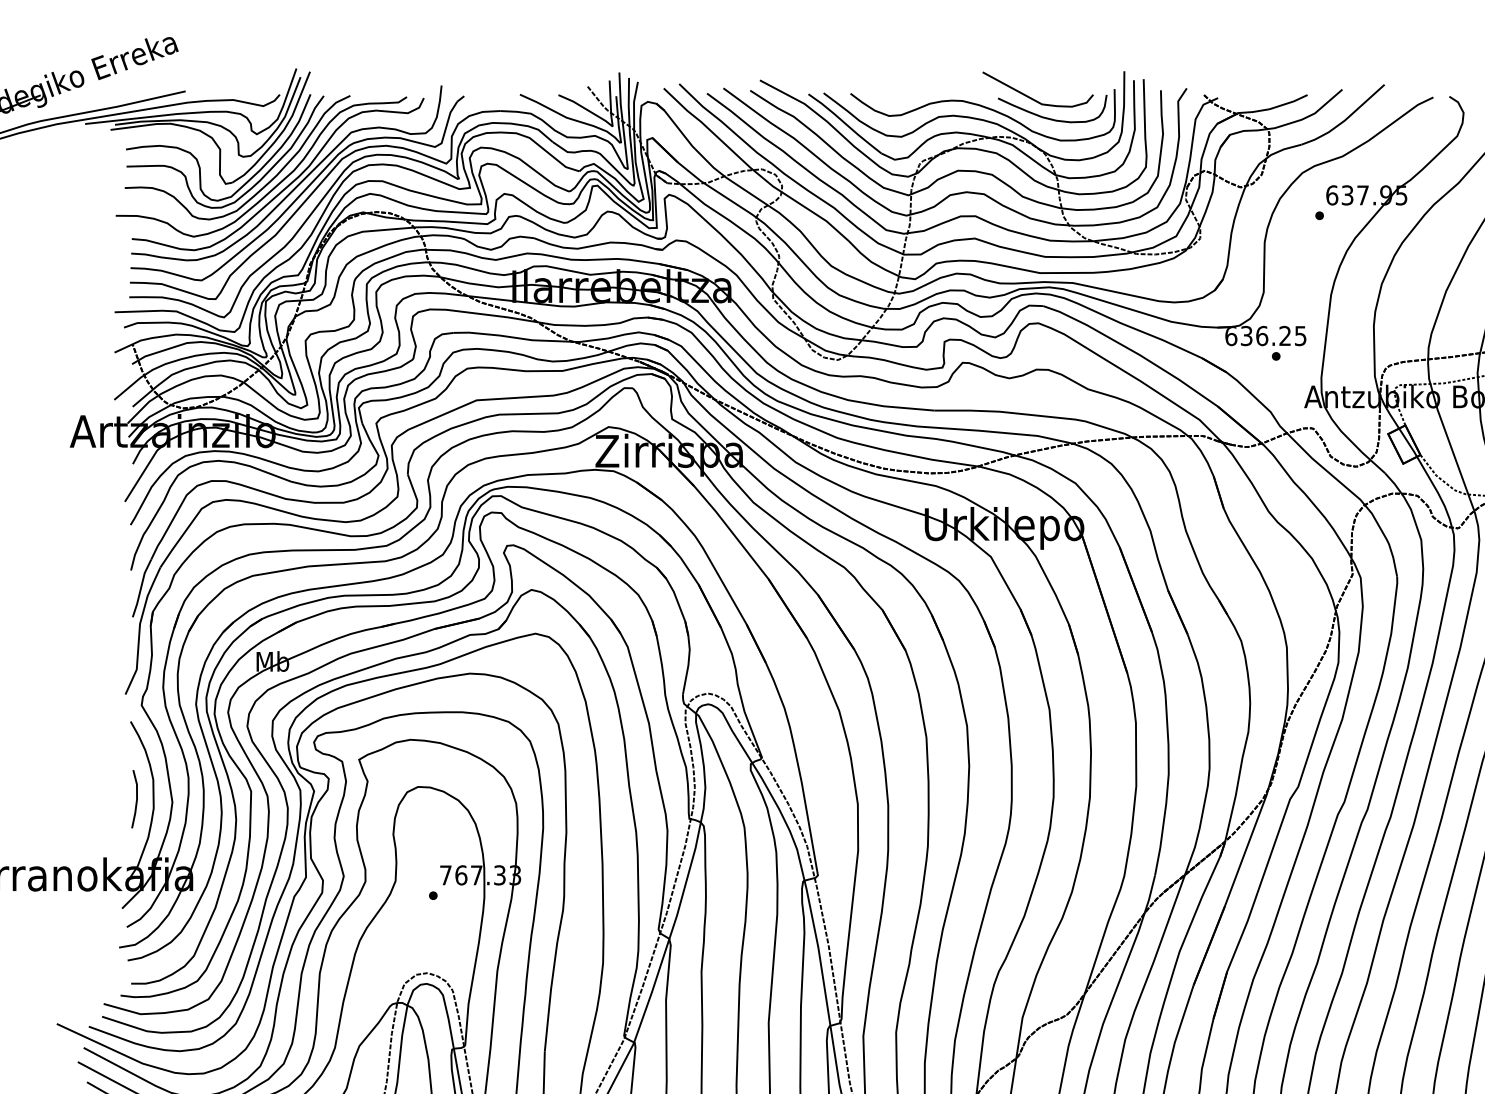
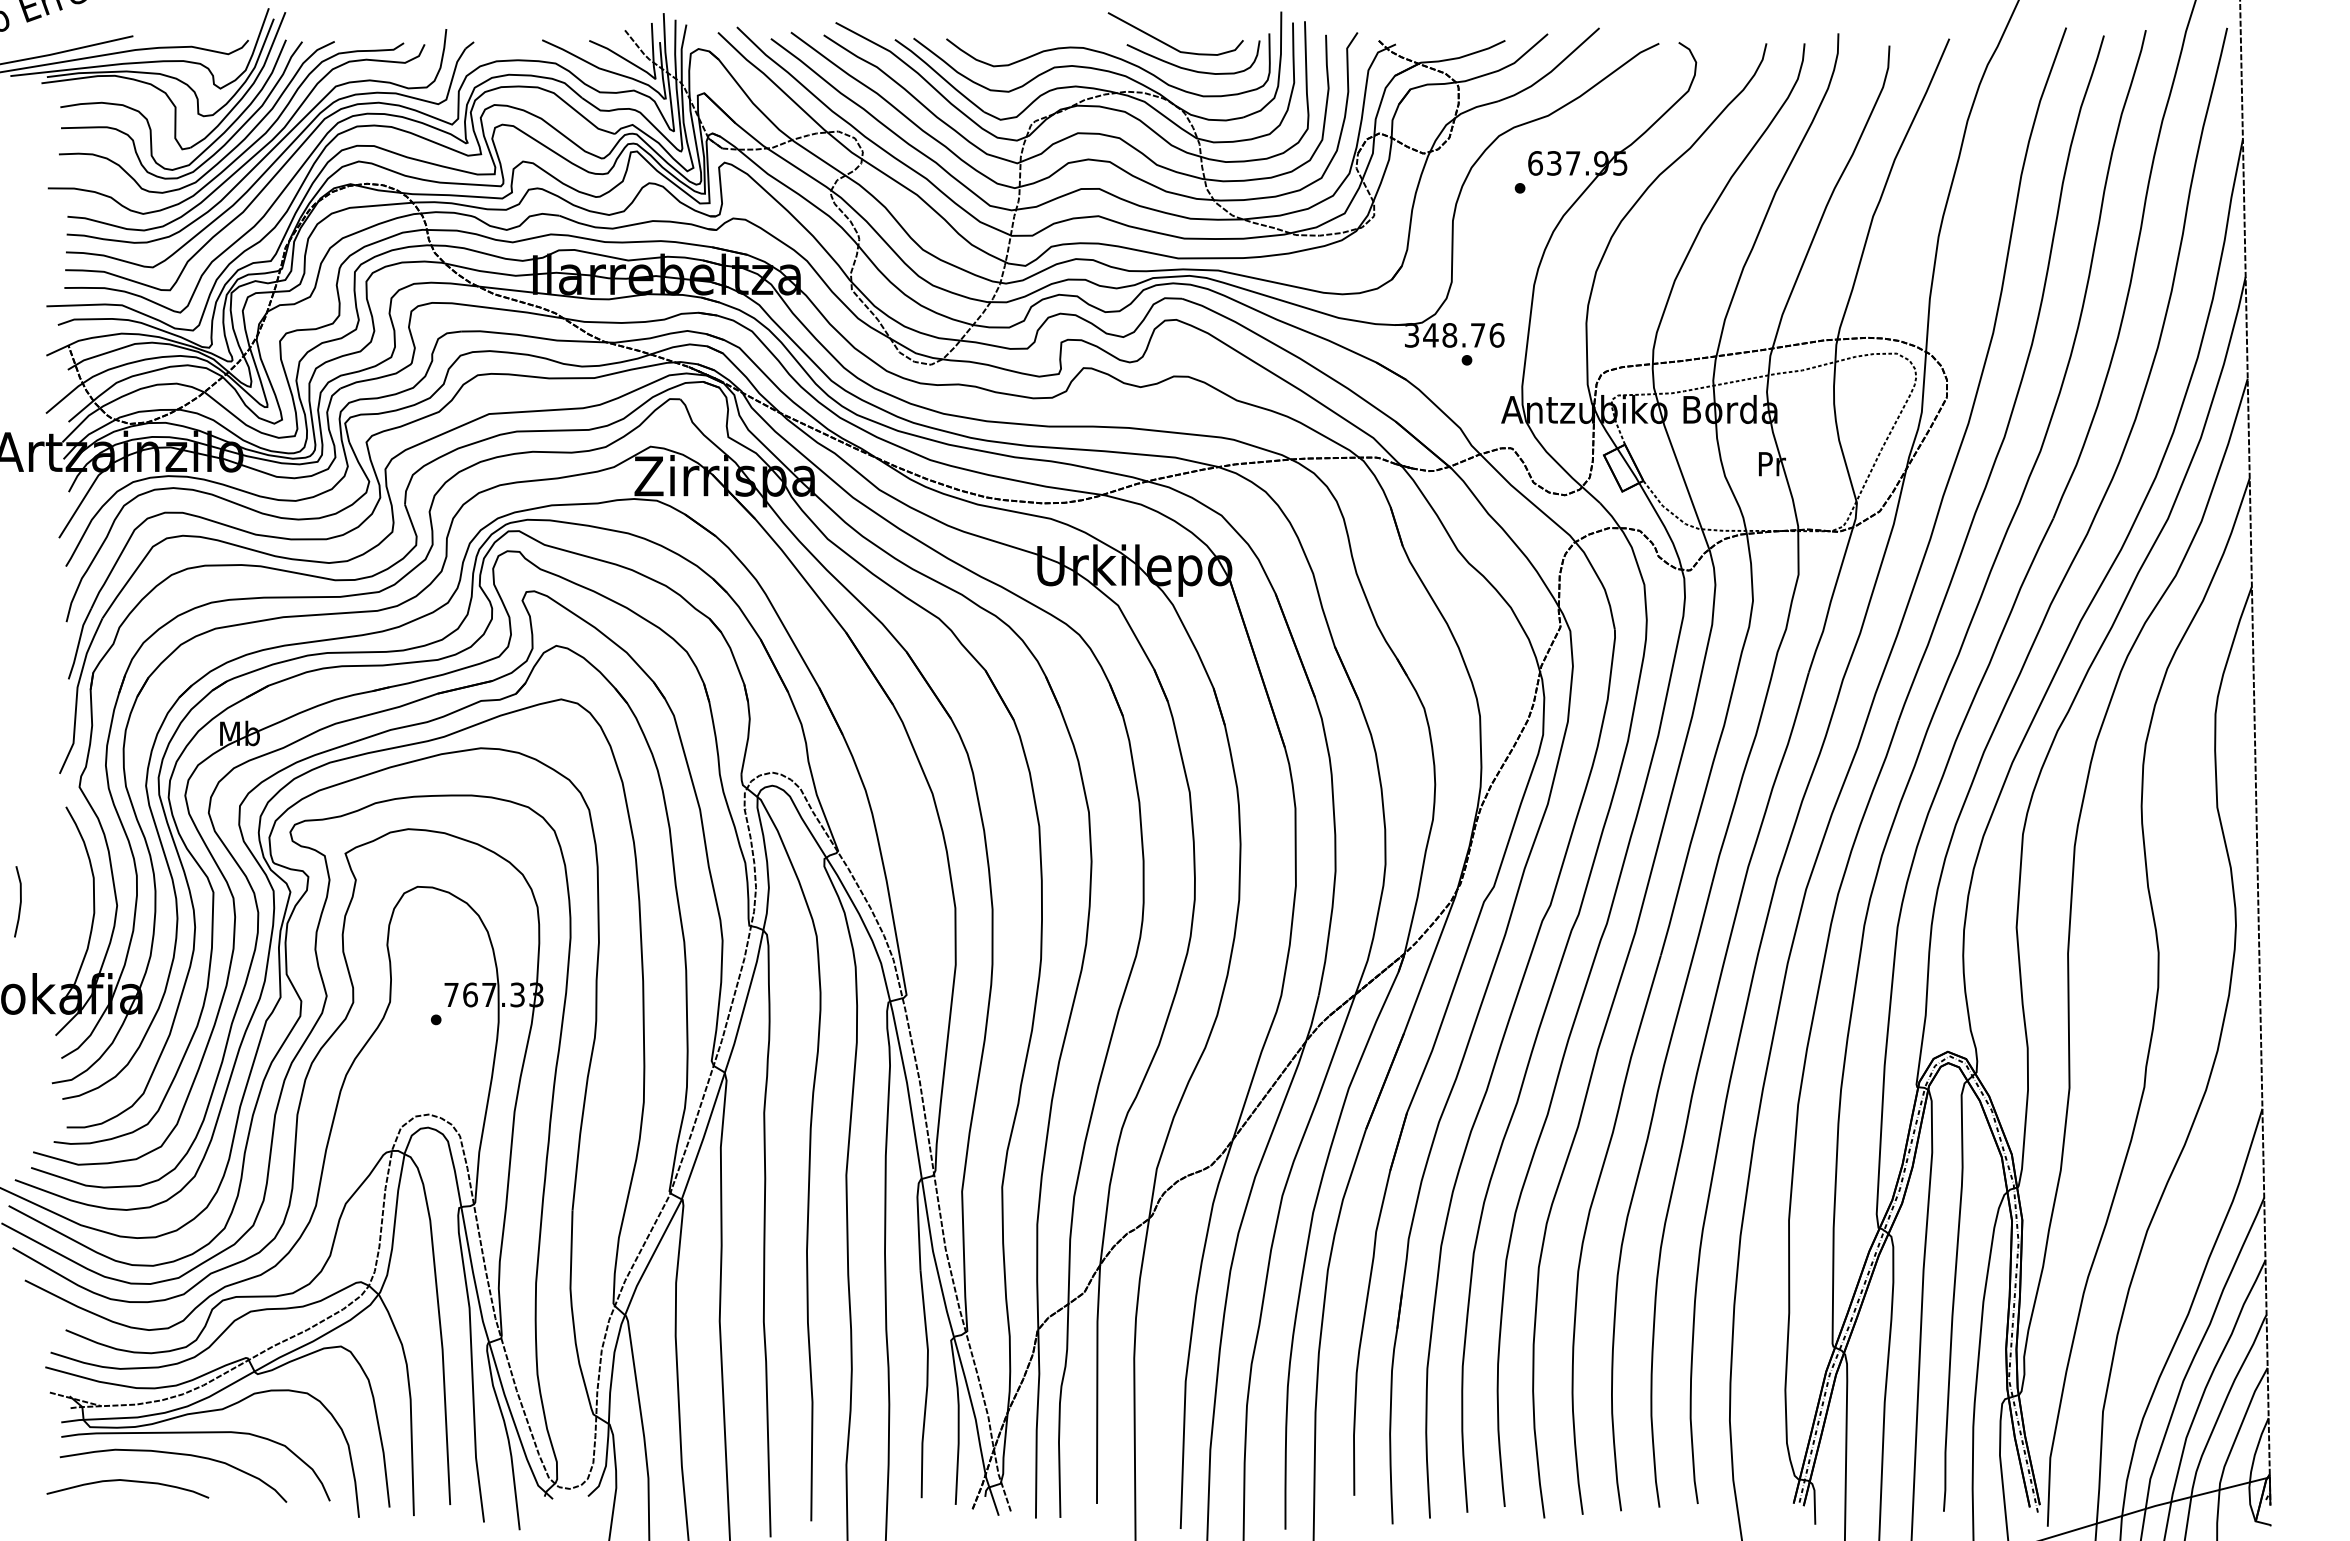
text: (1265, 336) -> (1454, 335), 636.25 -> 348.76
line: (135, 799) -> (19, 902), moved

